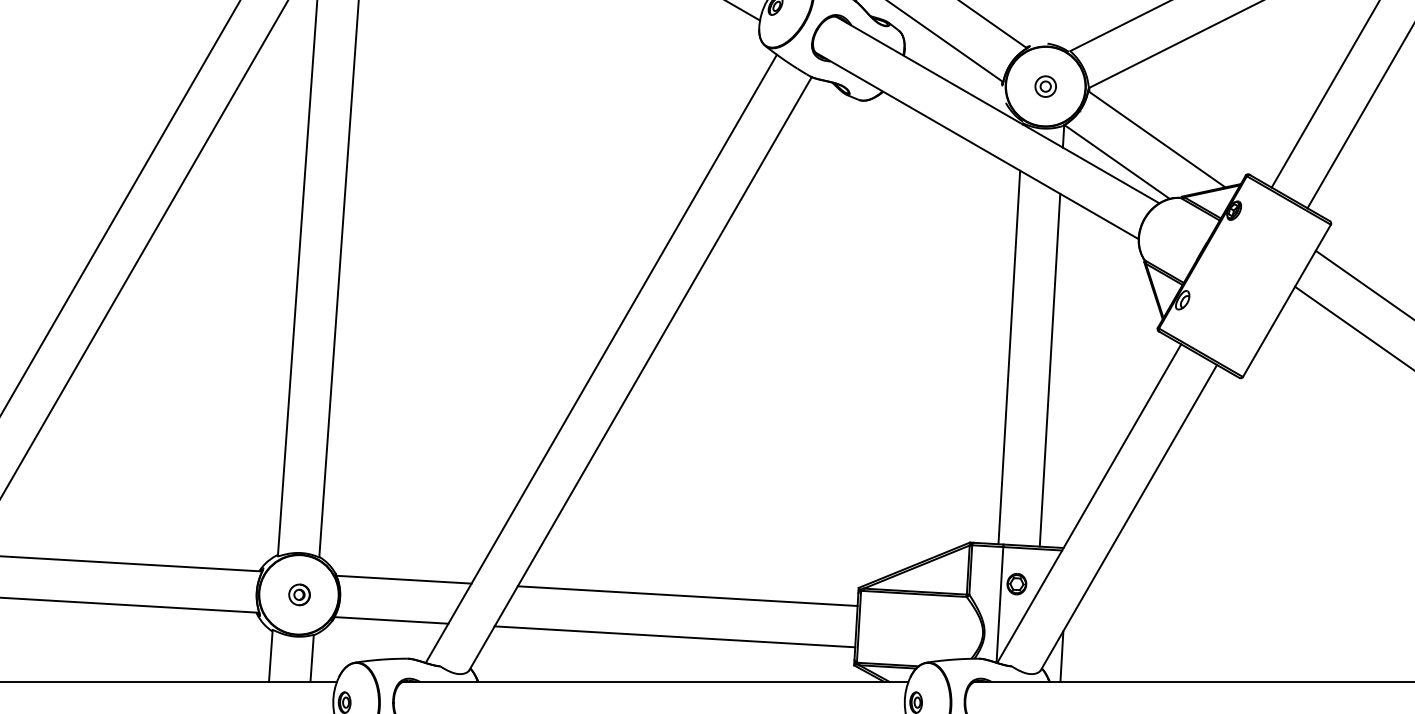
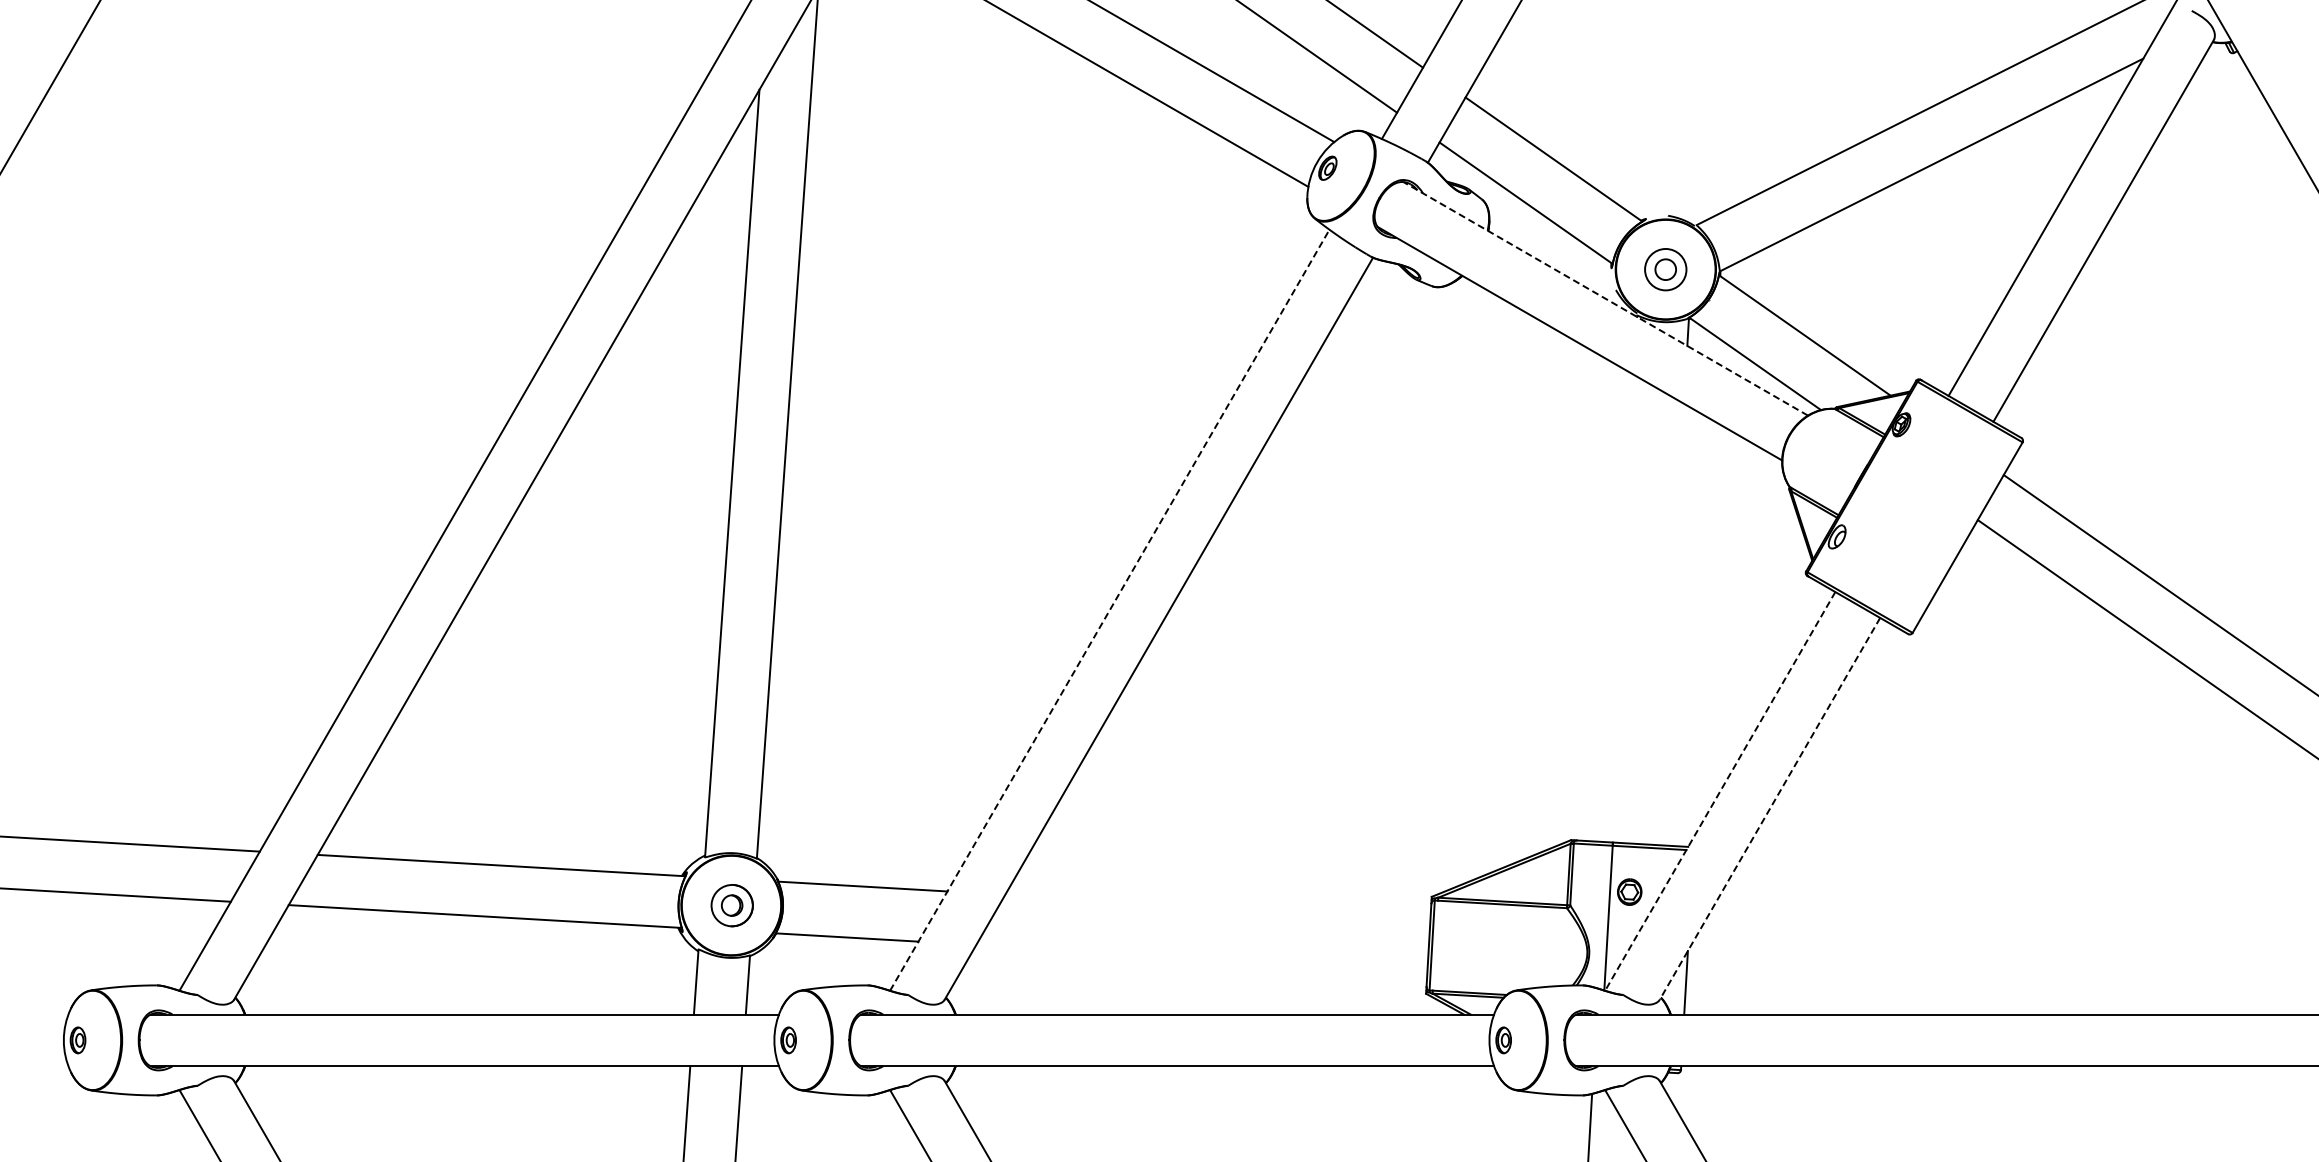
part: (1045, 86) -> (1665, 269), size x1.6
line: (997, 109) -> (1605, 298), solid -> dashed
line: (1008, 357) -> (1619, 608), removed
line: (601, 358) -> (1110, 609), solid -> dashed
line: (1050, 370) -> (1671, 624), removed
line: (1089, 503) -> (1720, 791), solid -> dashed
line: (1128, 518) -> (1769, 809), solid -> dashed
part: (299, 594) -> (731, 905), size x1.6
line: (687, 595) -> (1217, 906), removed
line: (674, 636) -> (1201, 957), removed

